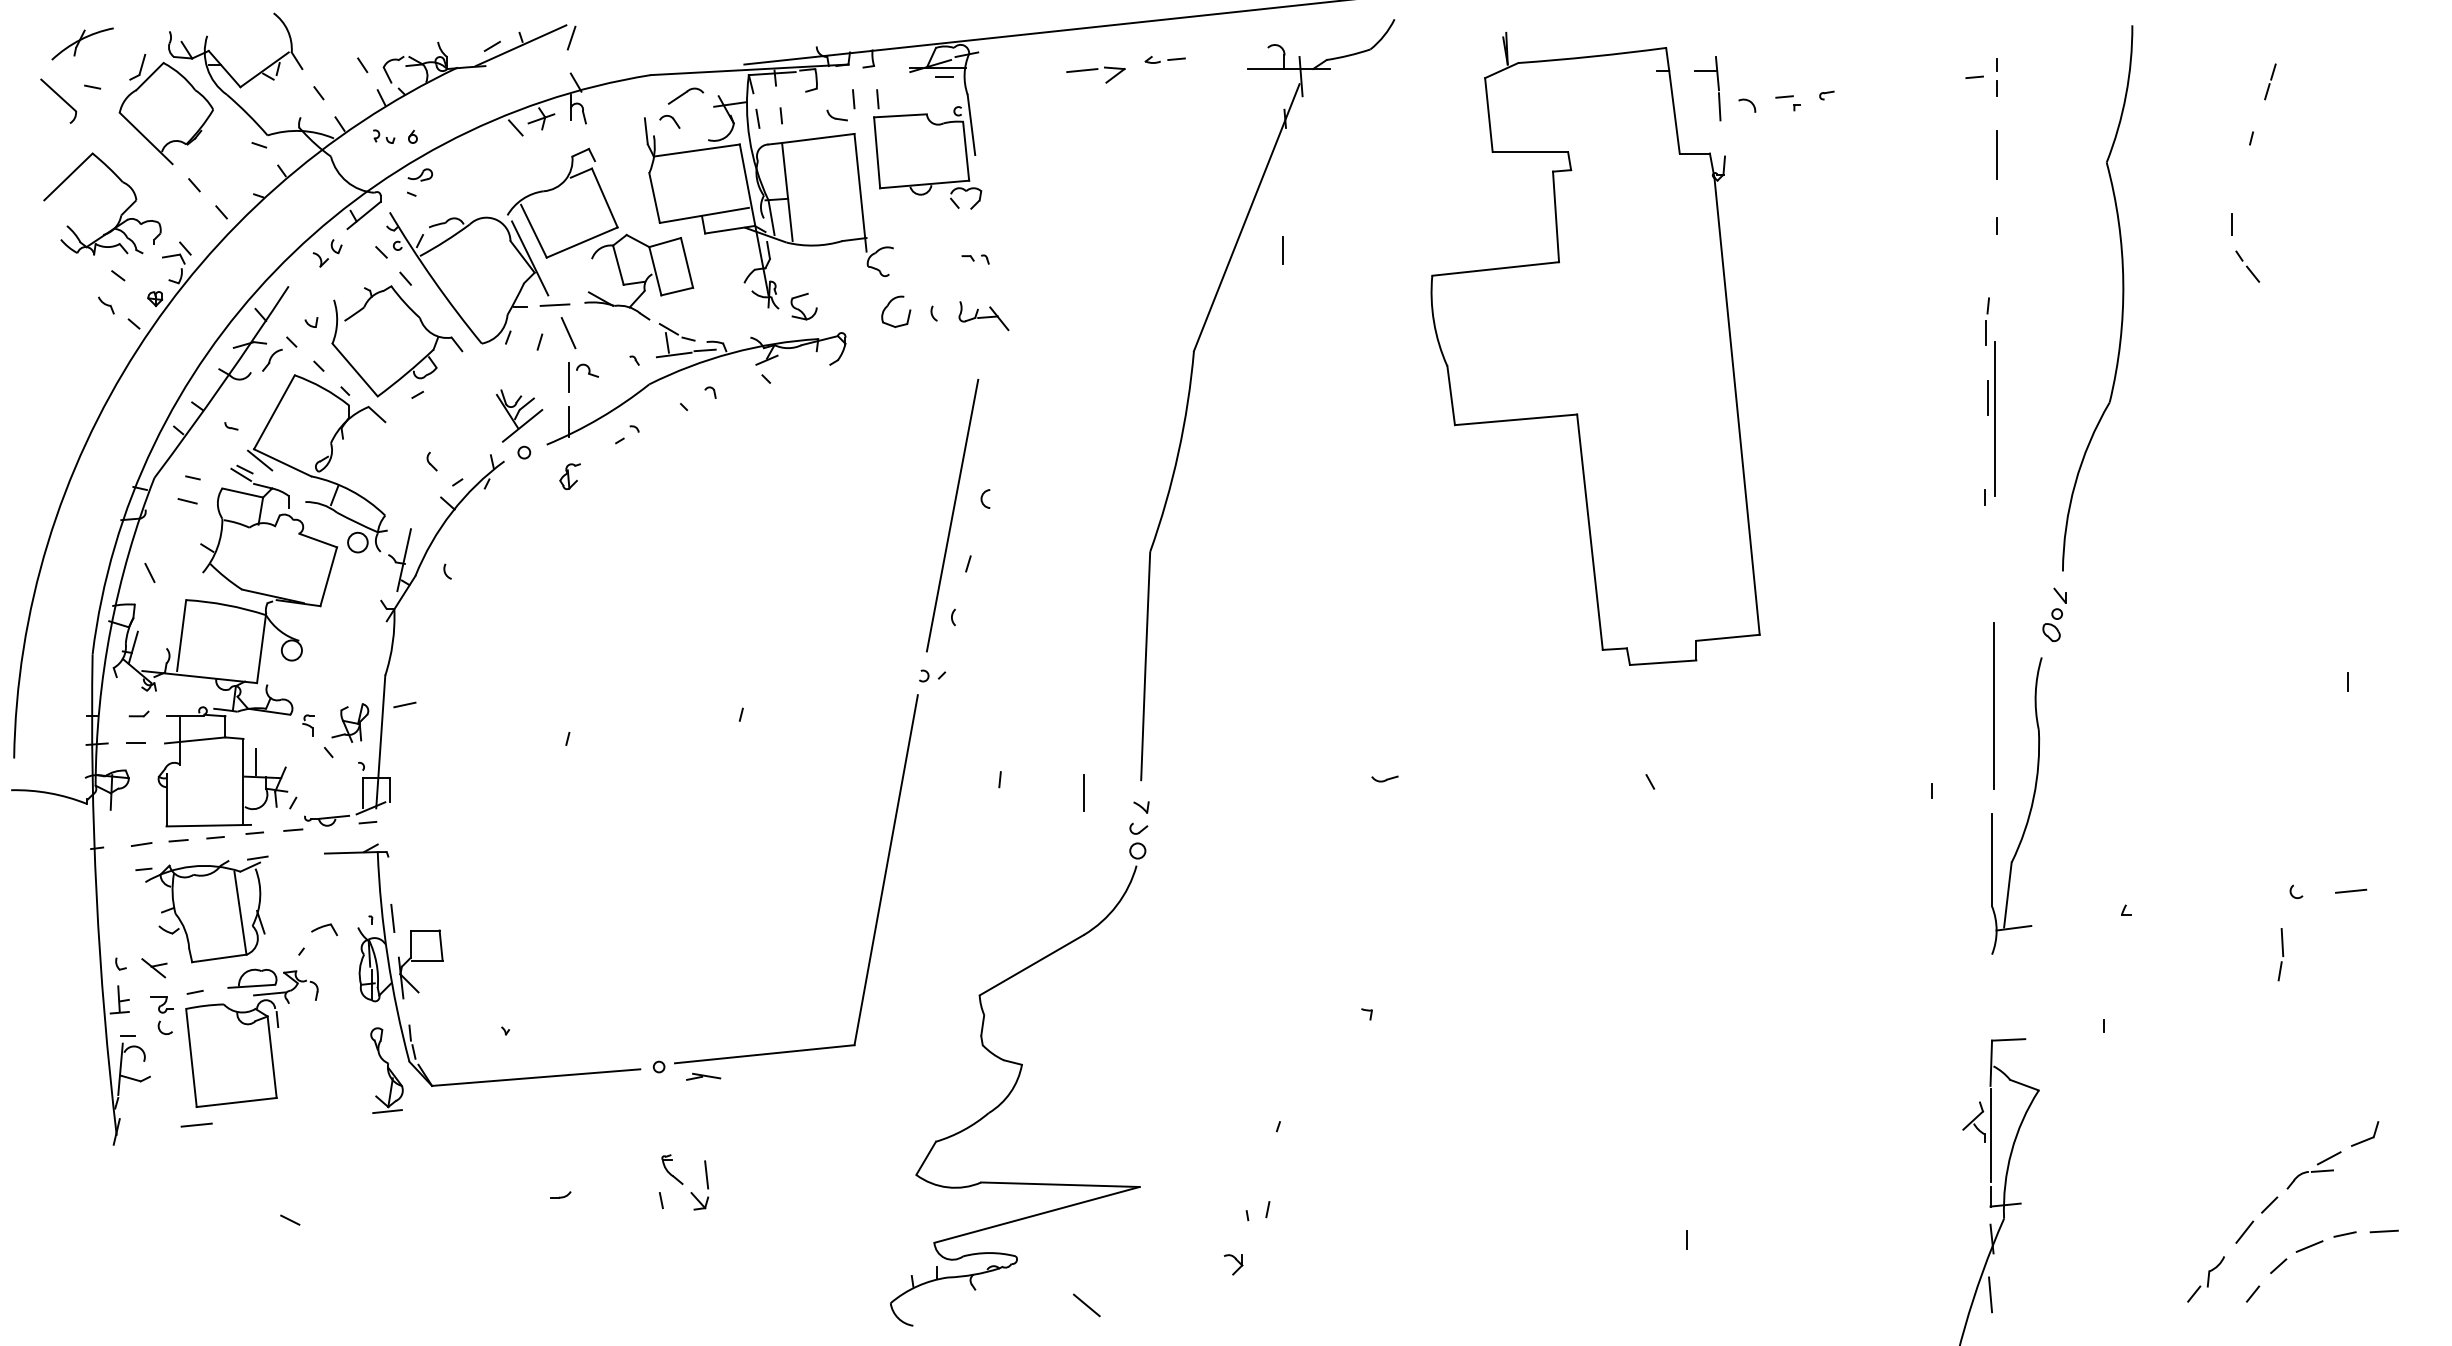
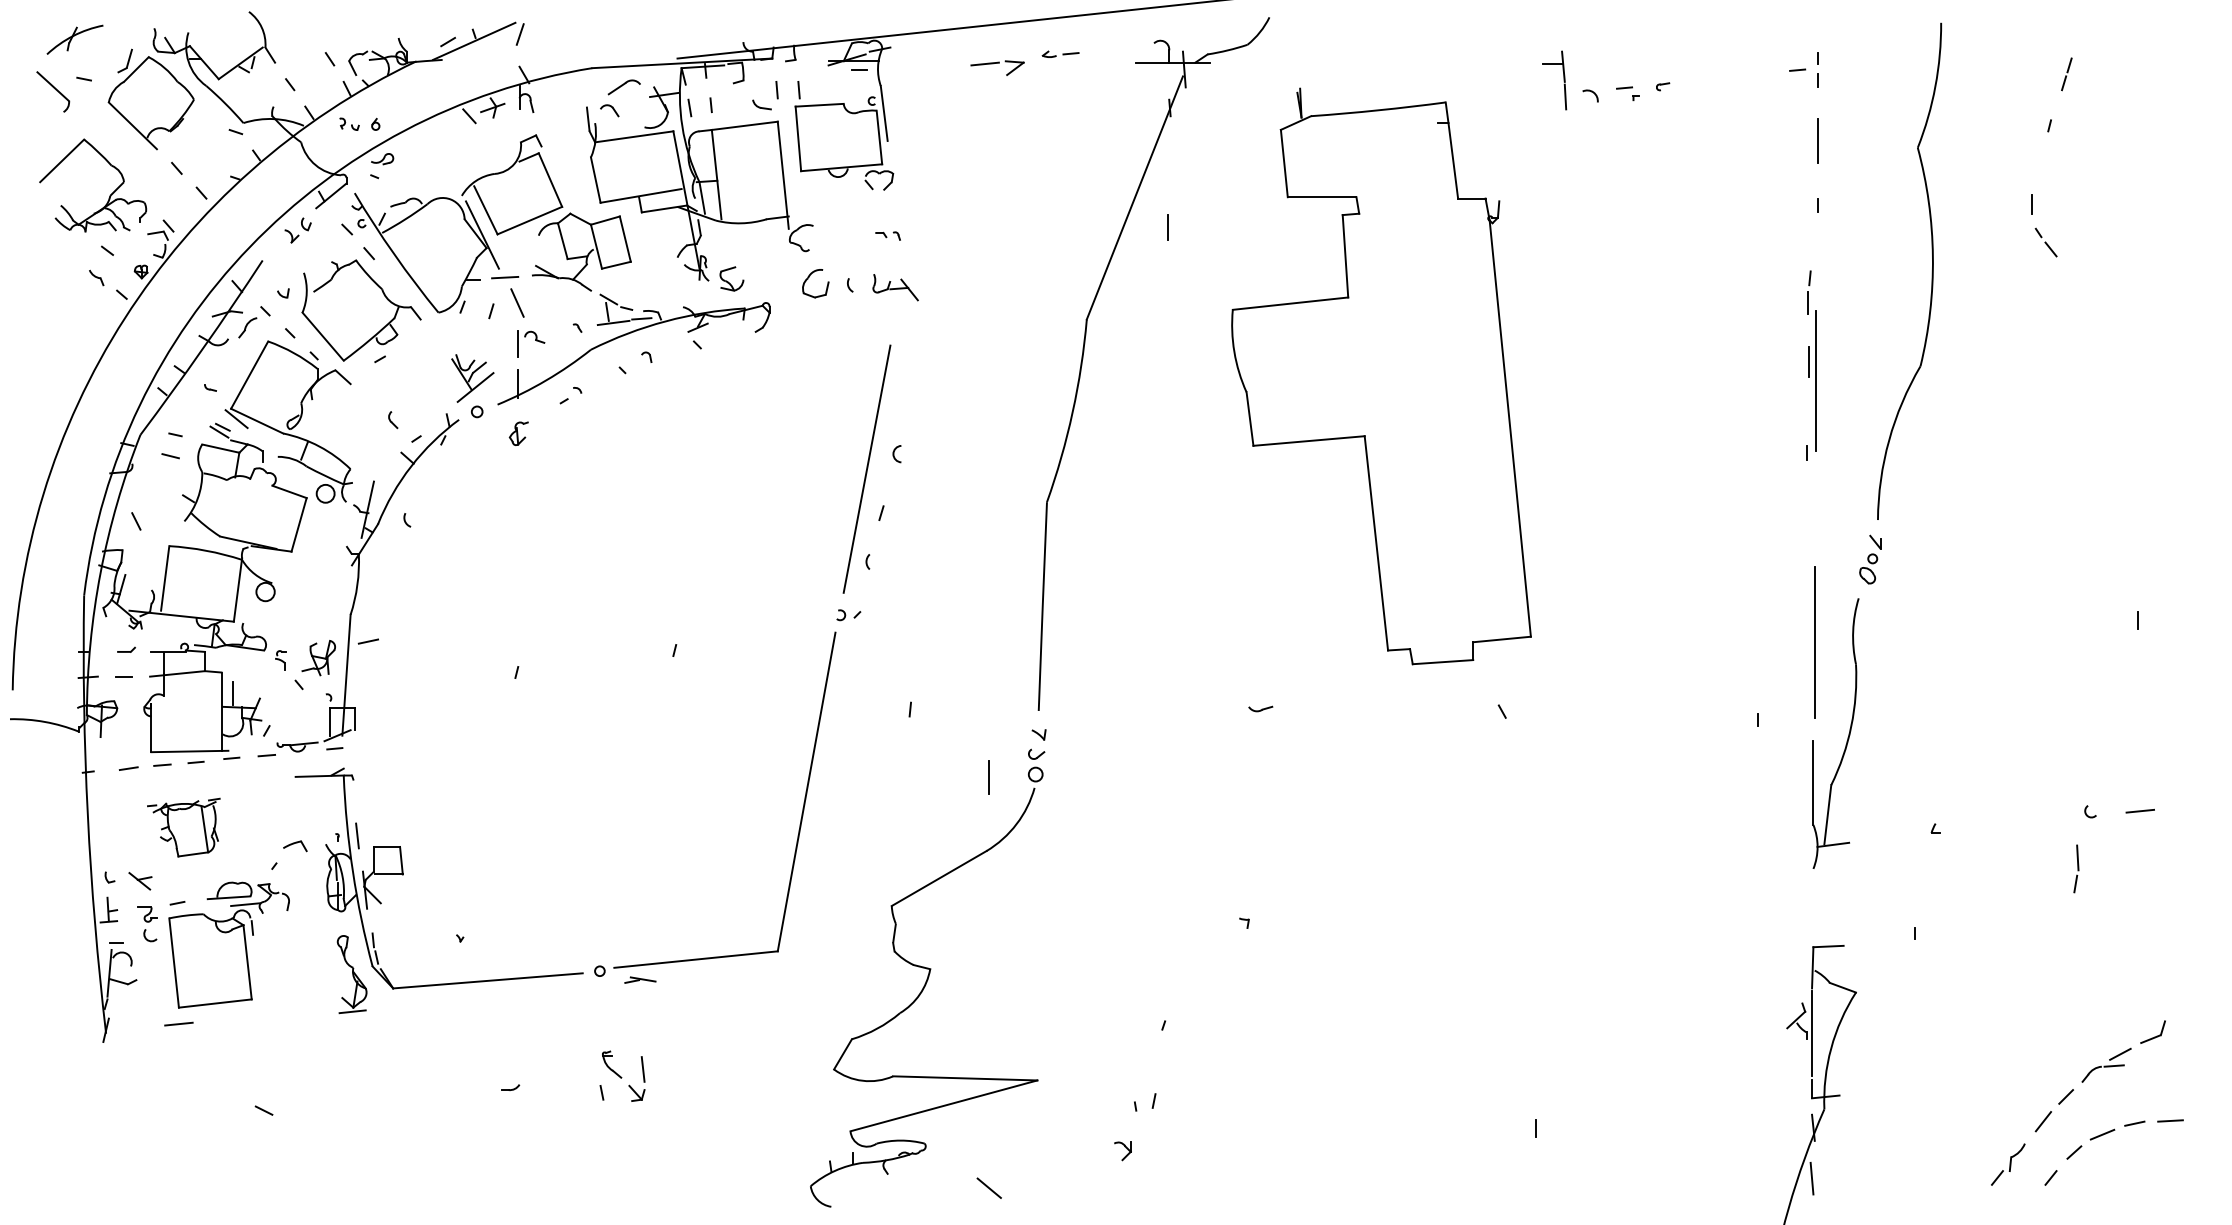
part: (1595, 348) -> (1381, 376), moved
line: (1083, 792) -> (988, 777), moved
part: (201, 909) -> (183, 827), size x0.6

